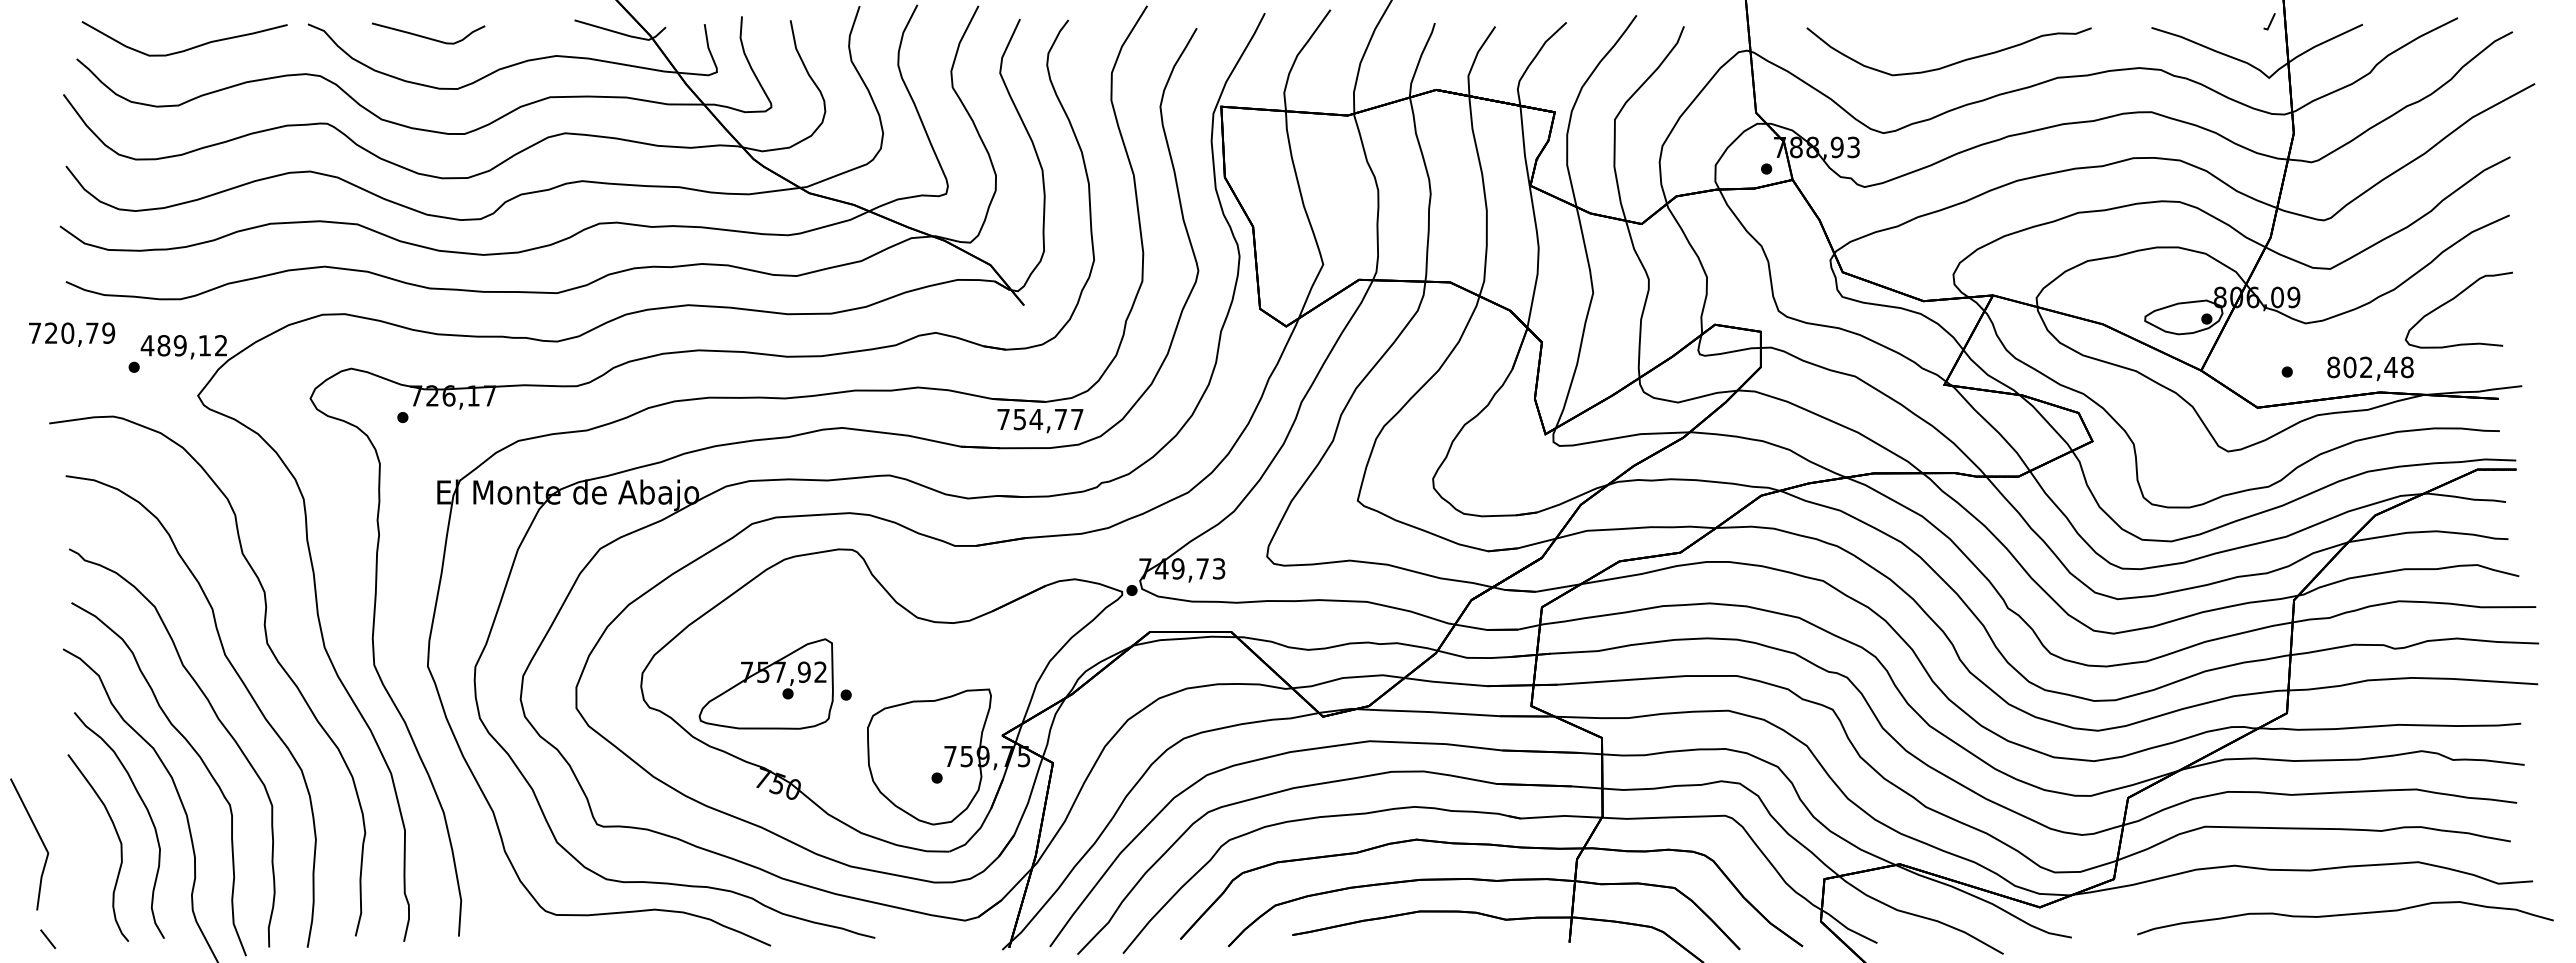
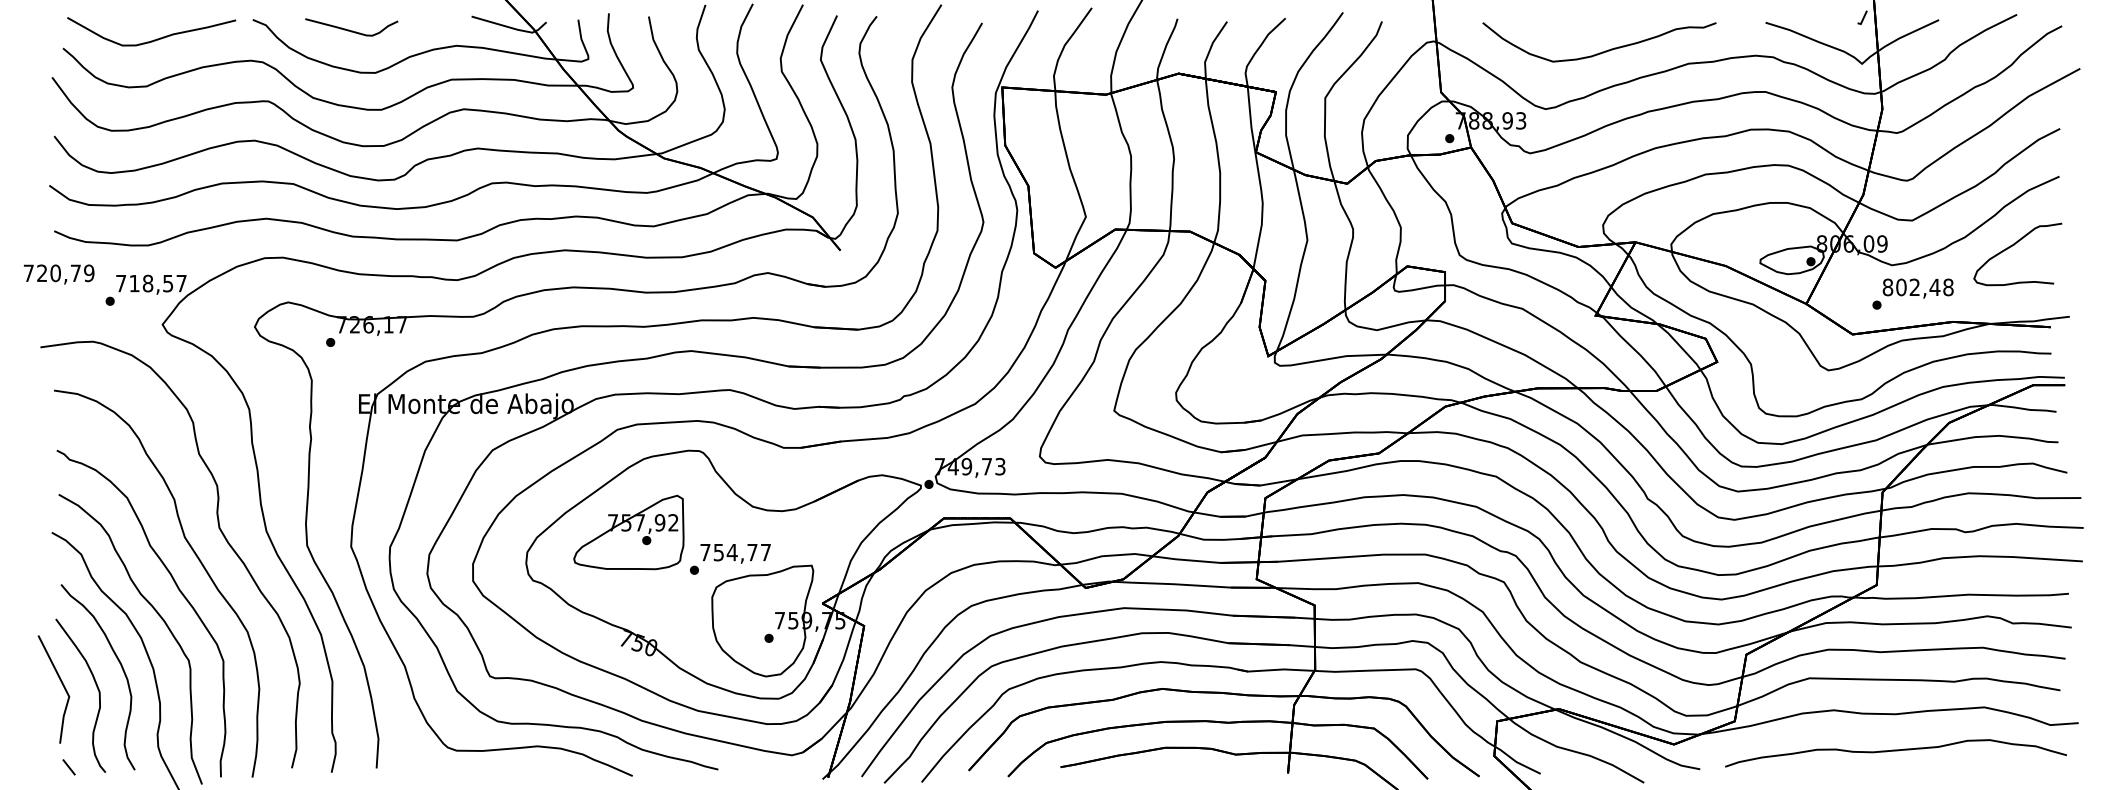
text: (183, 345) -> (150, 283), 489,12 -> 718,57
text: (2370, 368) -> (1918, 288), moved
text: (1040, 421) -> (735, 554), moved
part: (765, 683) -> (628, 532), moved
part: (43, 865) -> (65, 706), moved
curve: (2345, 915) -> (1896, 751), moved

